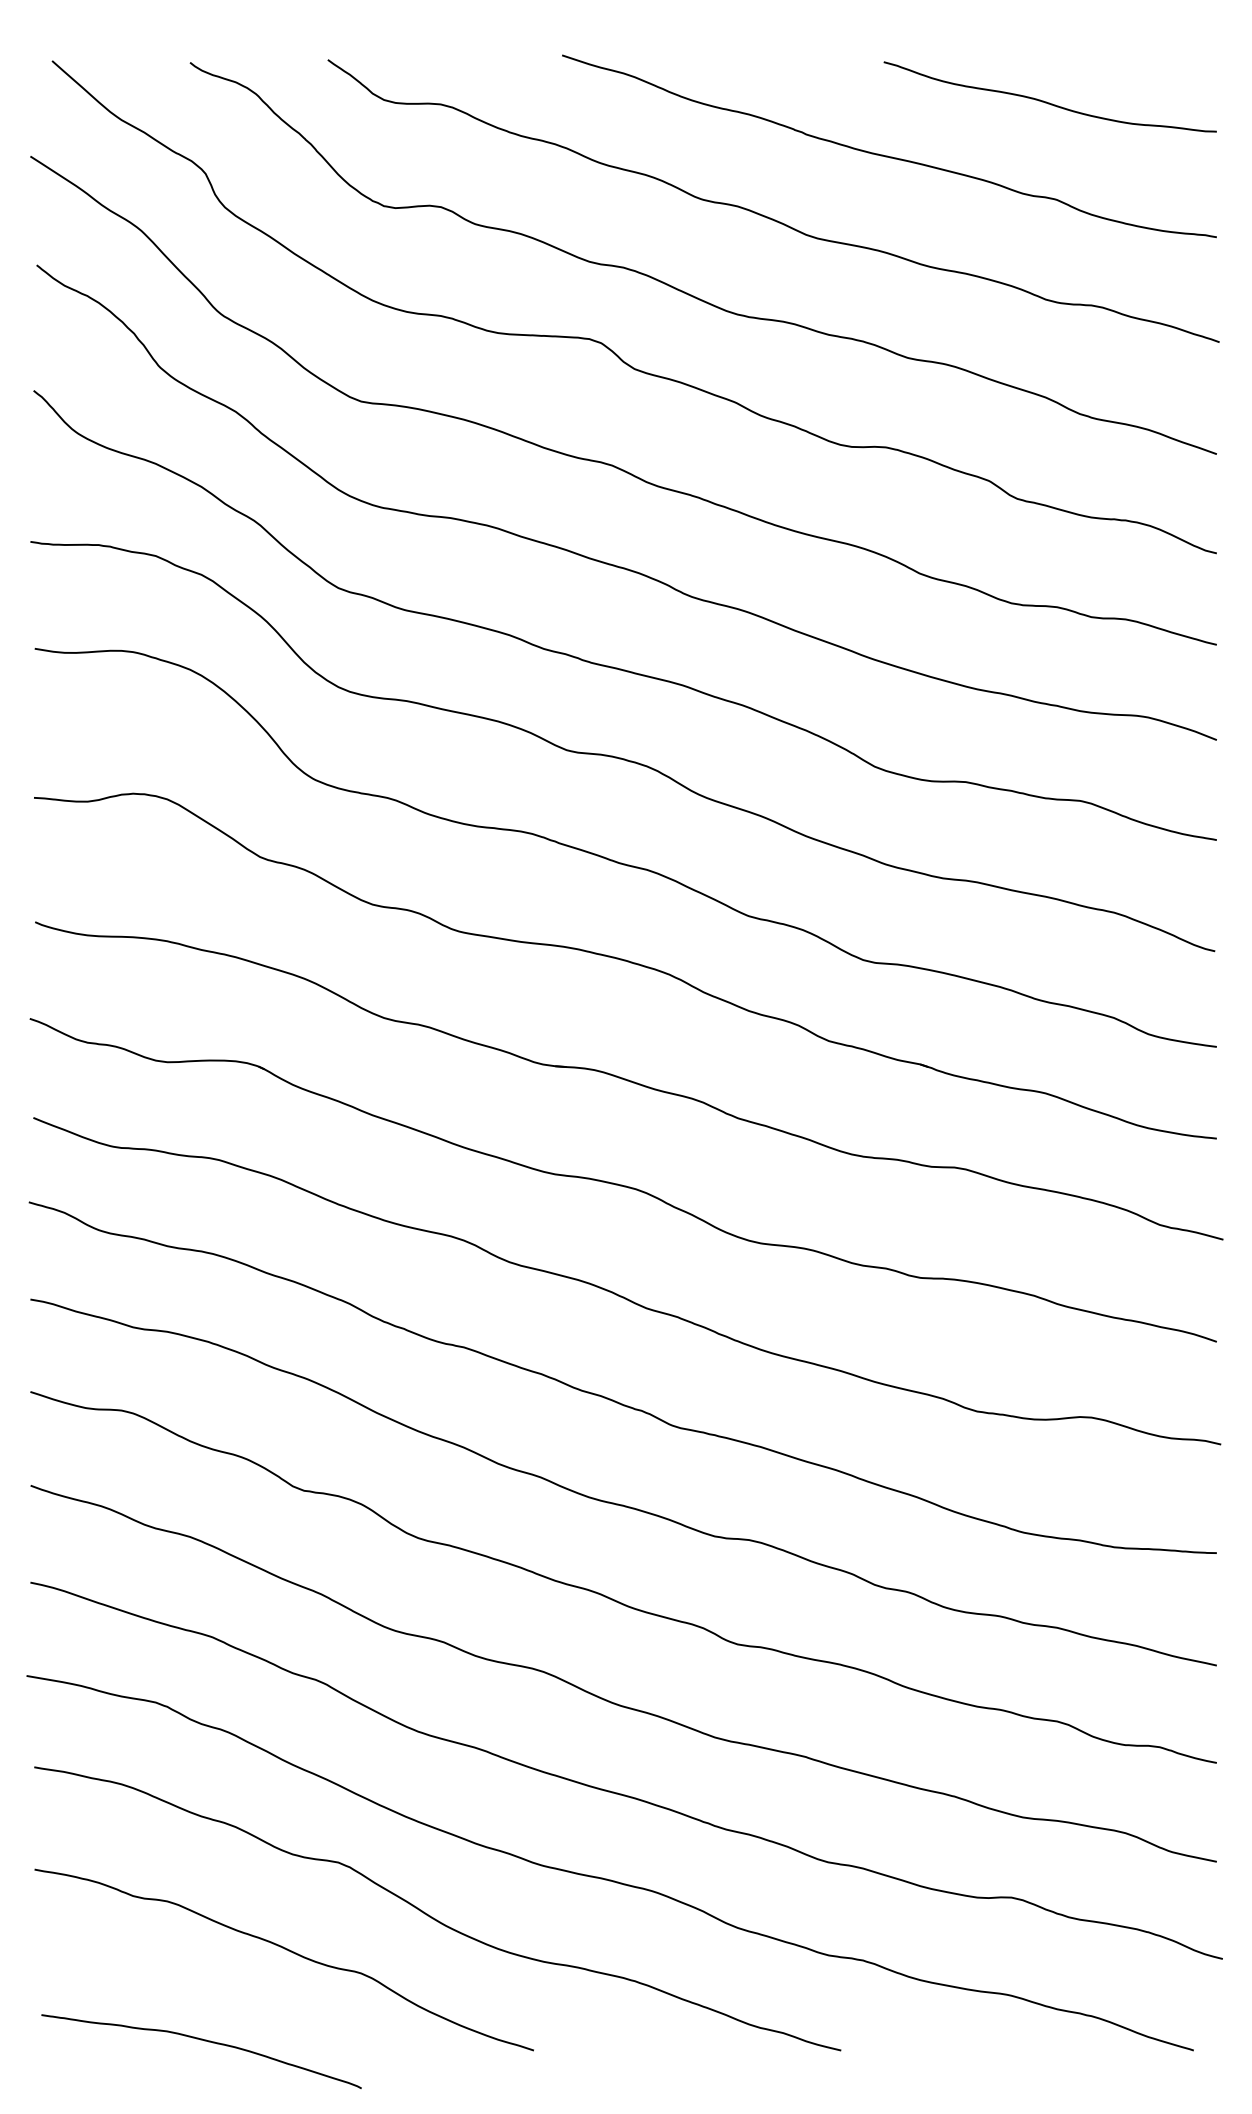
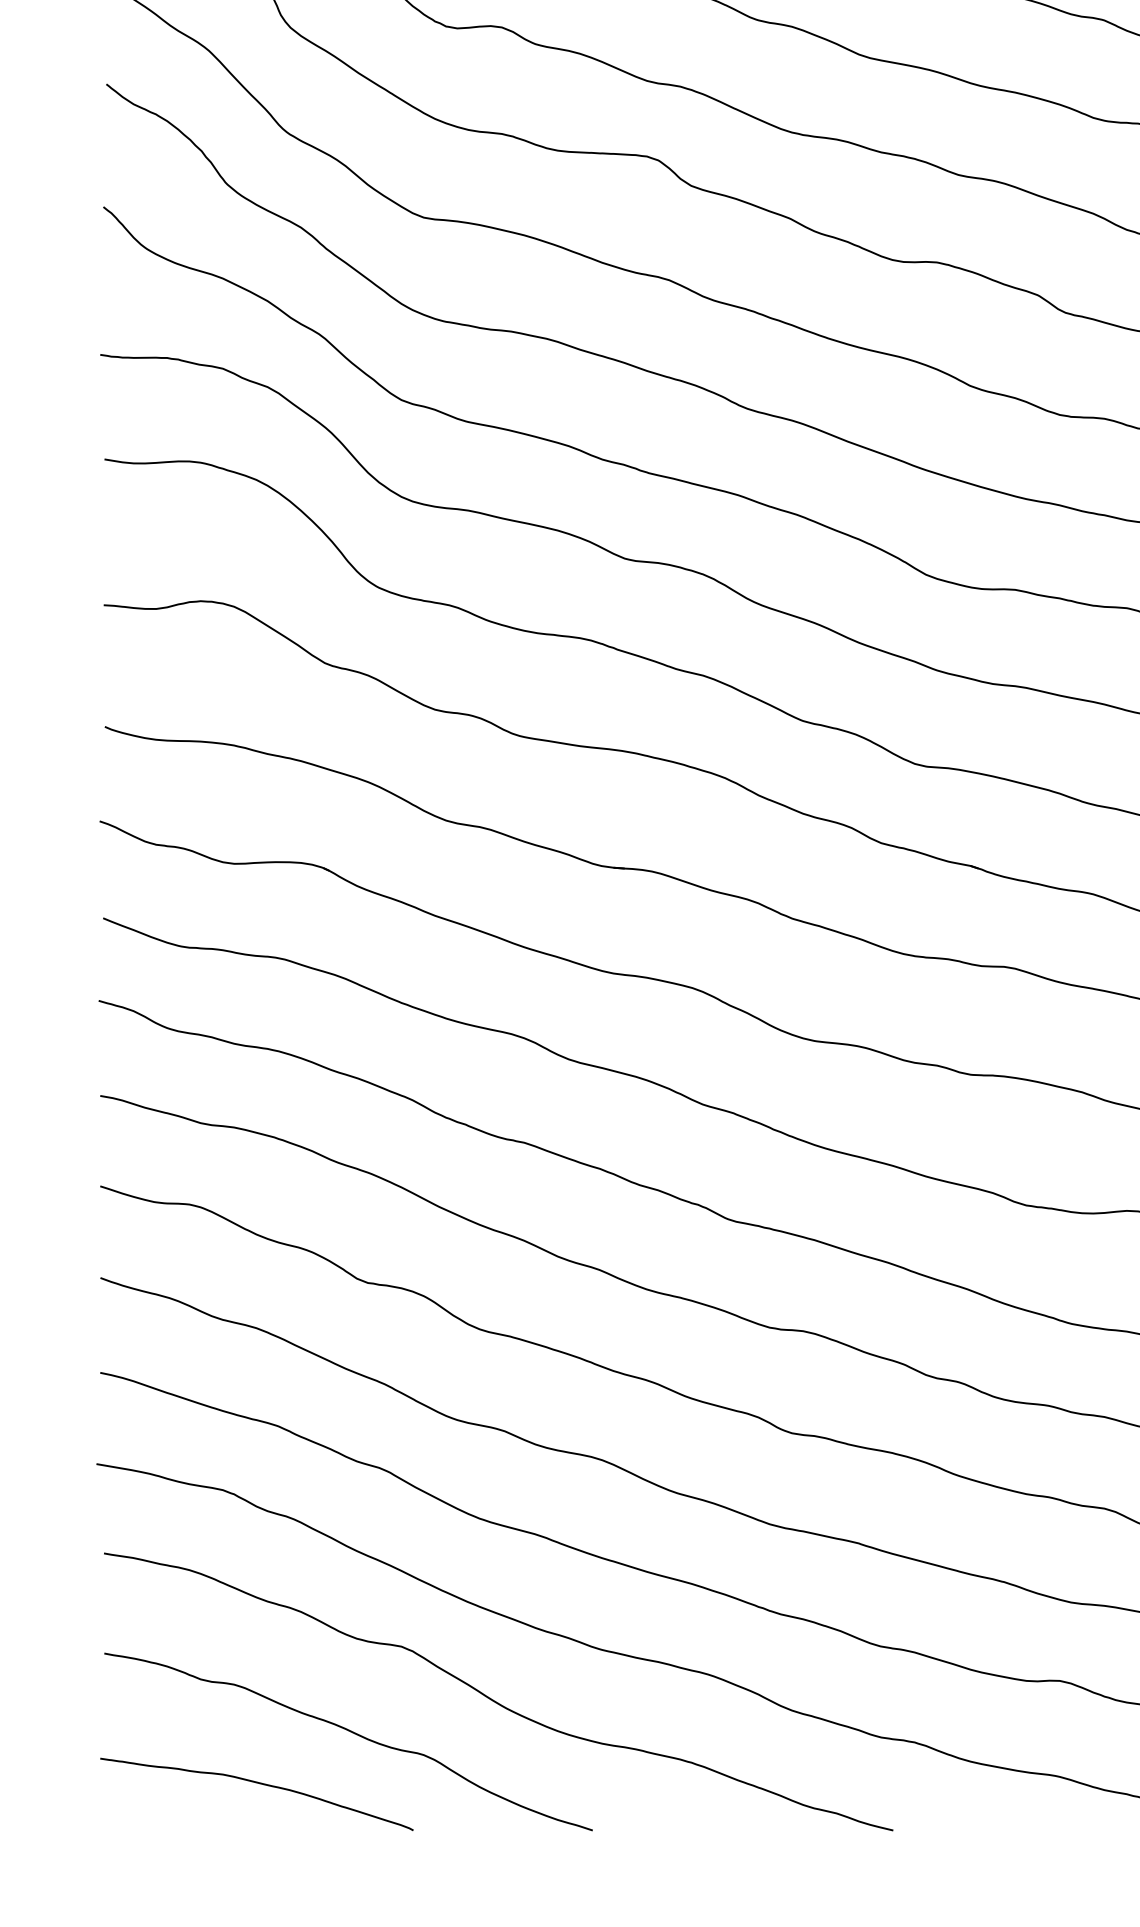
curve: (204, 2041) -> (259, 1784), moved

